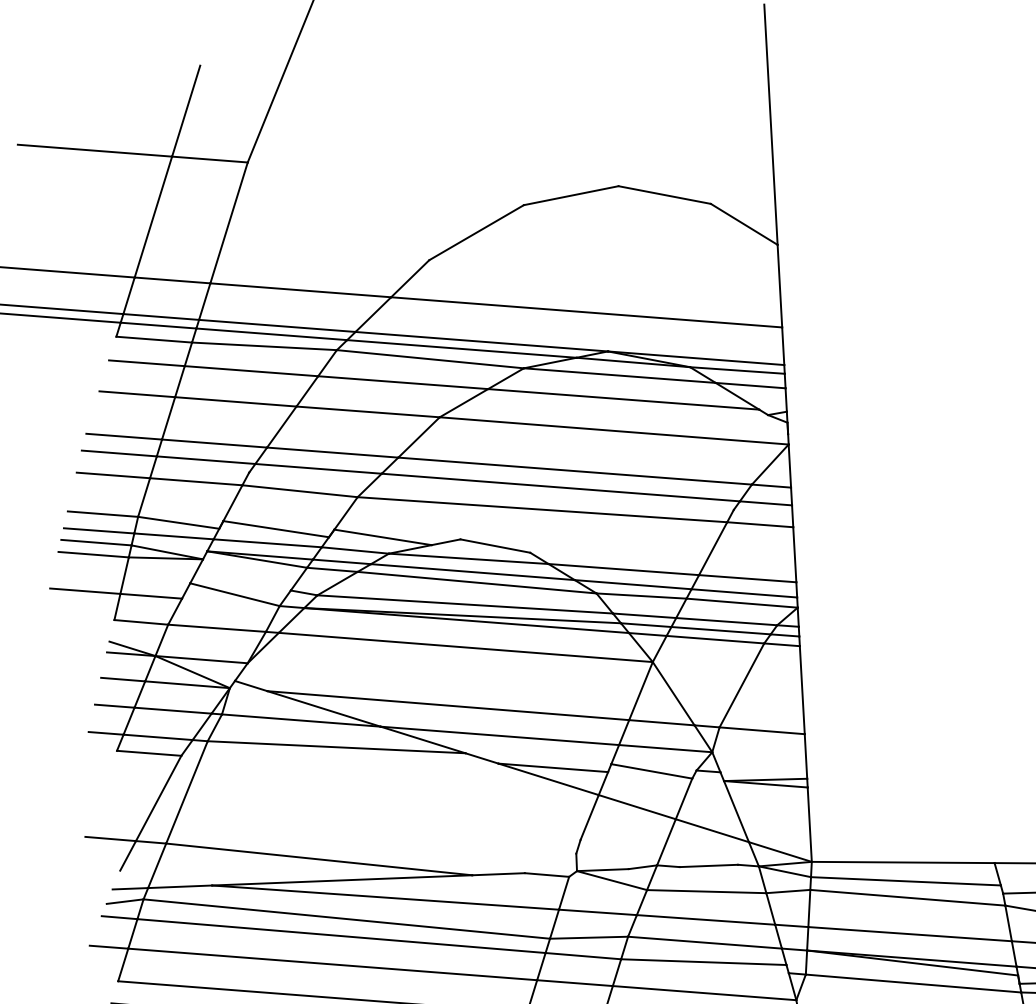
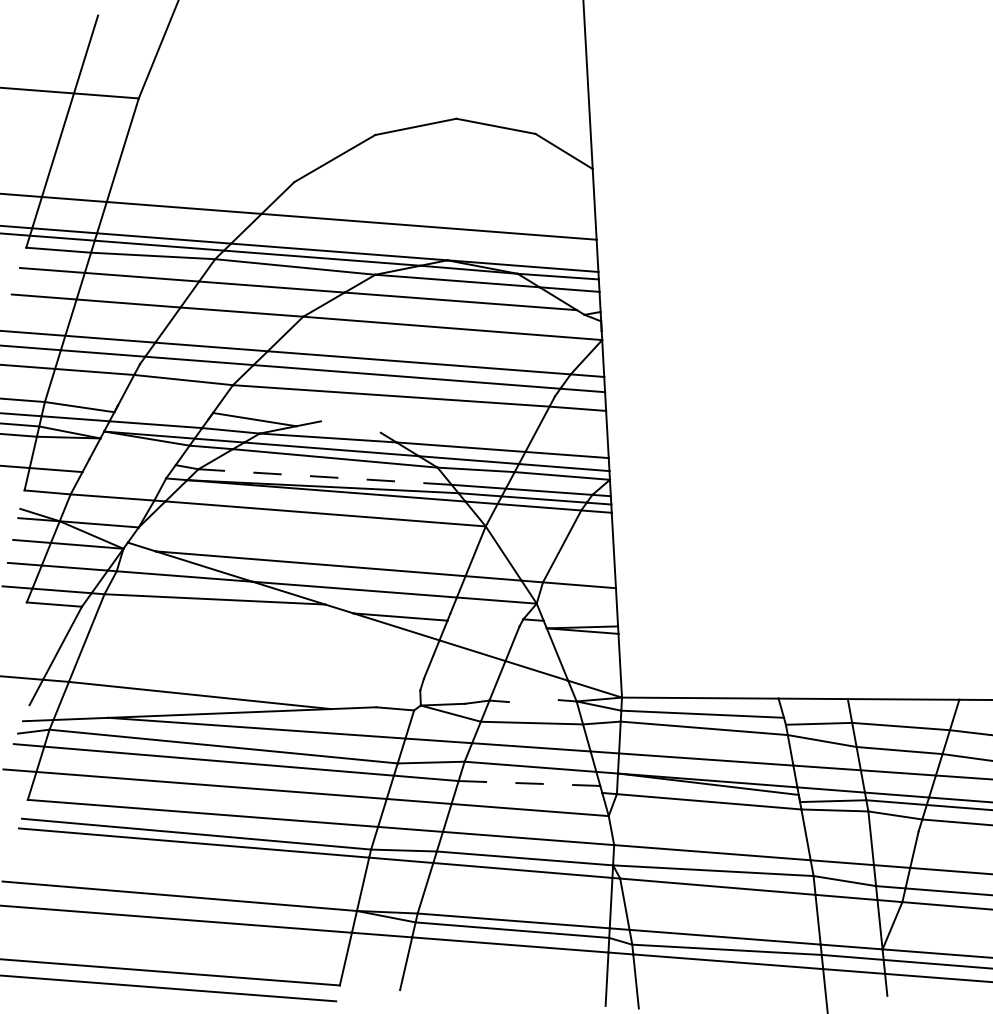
line: (275, 529) -> (162, 412), removed
line: (494, 545) -> (350, 426), removed
line: (234, 594) -> (127, 468), removed
line: (465, 604) -> (325, 477), solid -> dashed
line: (651, 770) -> (484, 619), removed
line: (708, 866) -> (533, 701), removed
line: (703, 962) -> (529, 783), solid -> dashed

